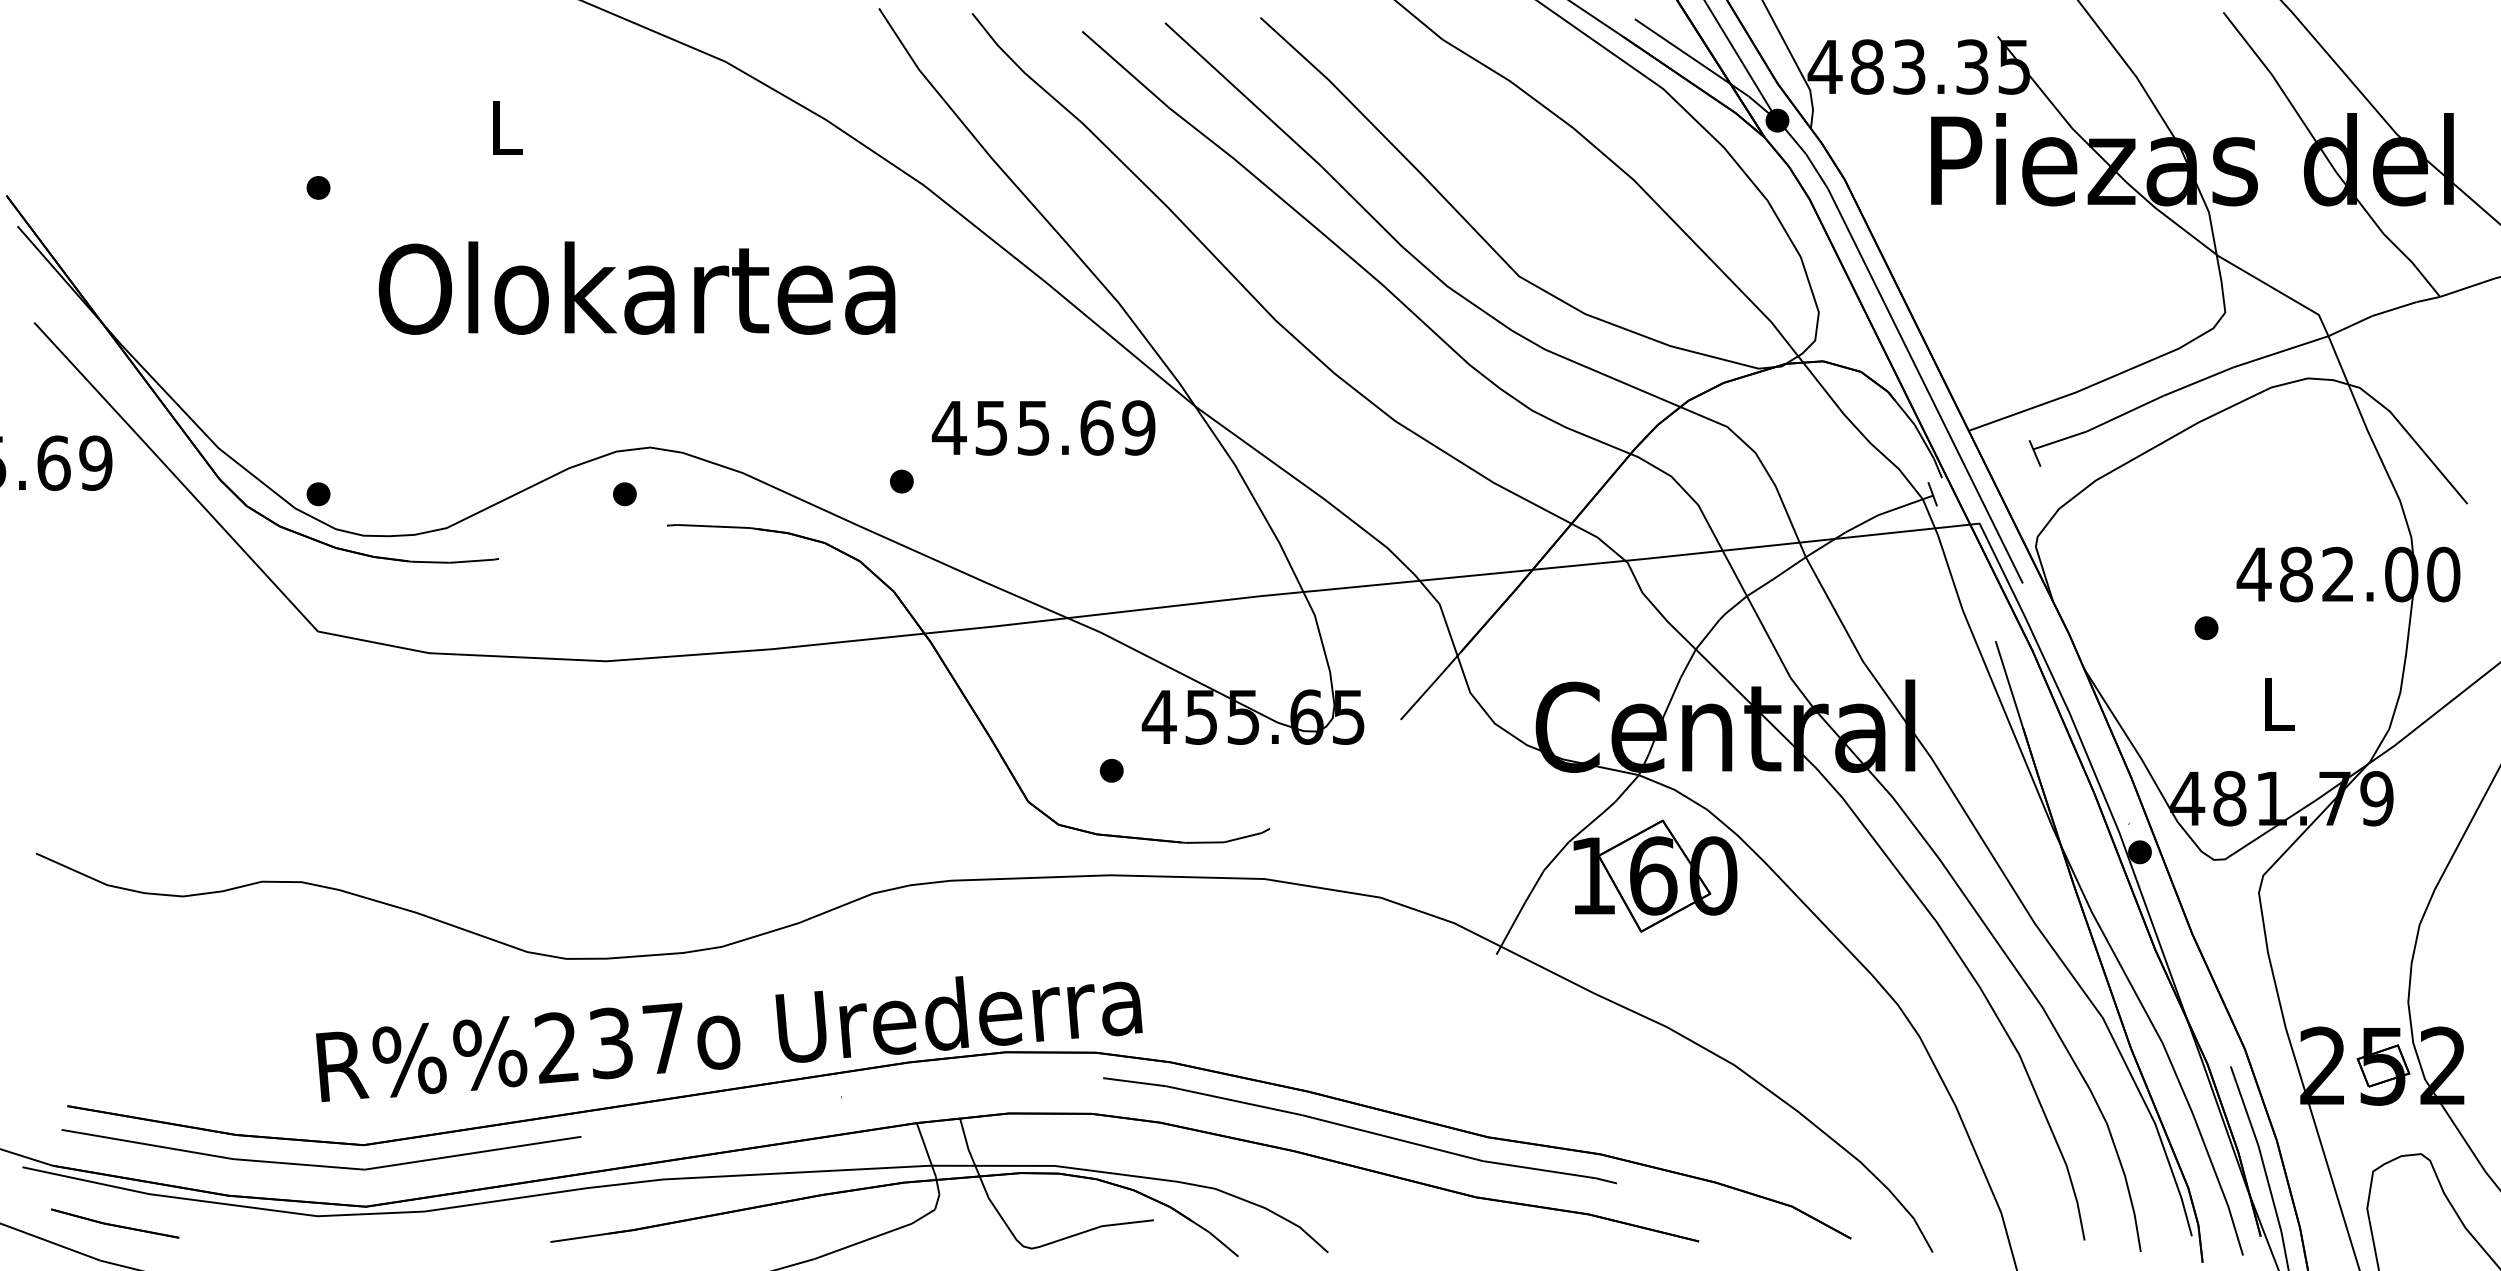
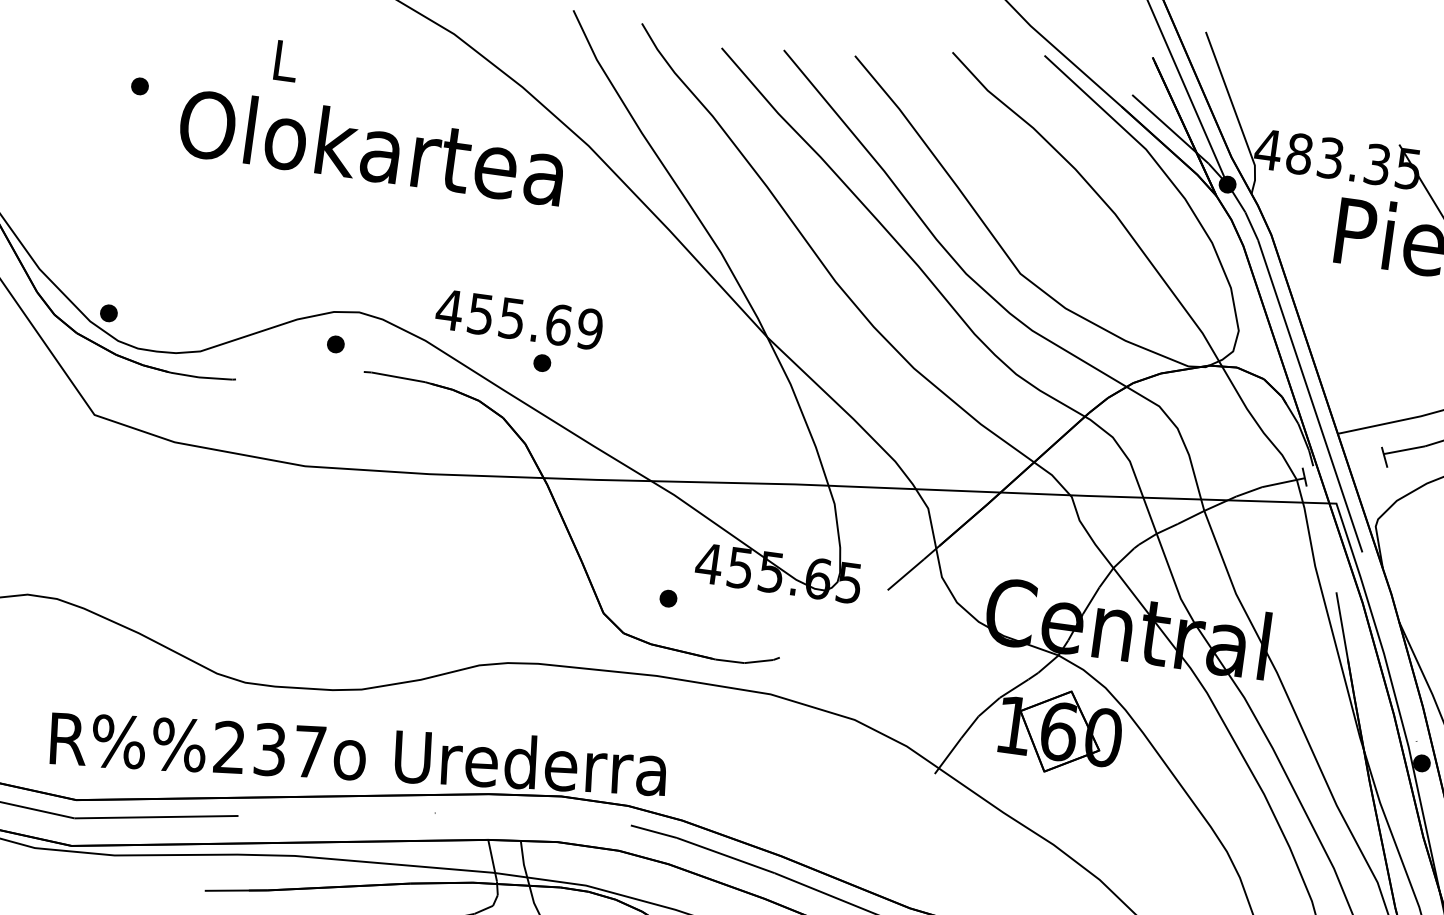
text: (636, 287) -> (371, 146), moved
text: (1043, 427) -> (519, 319), moved

